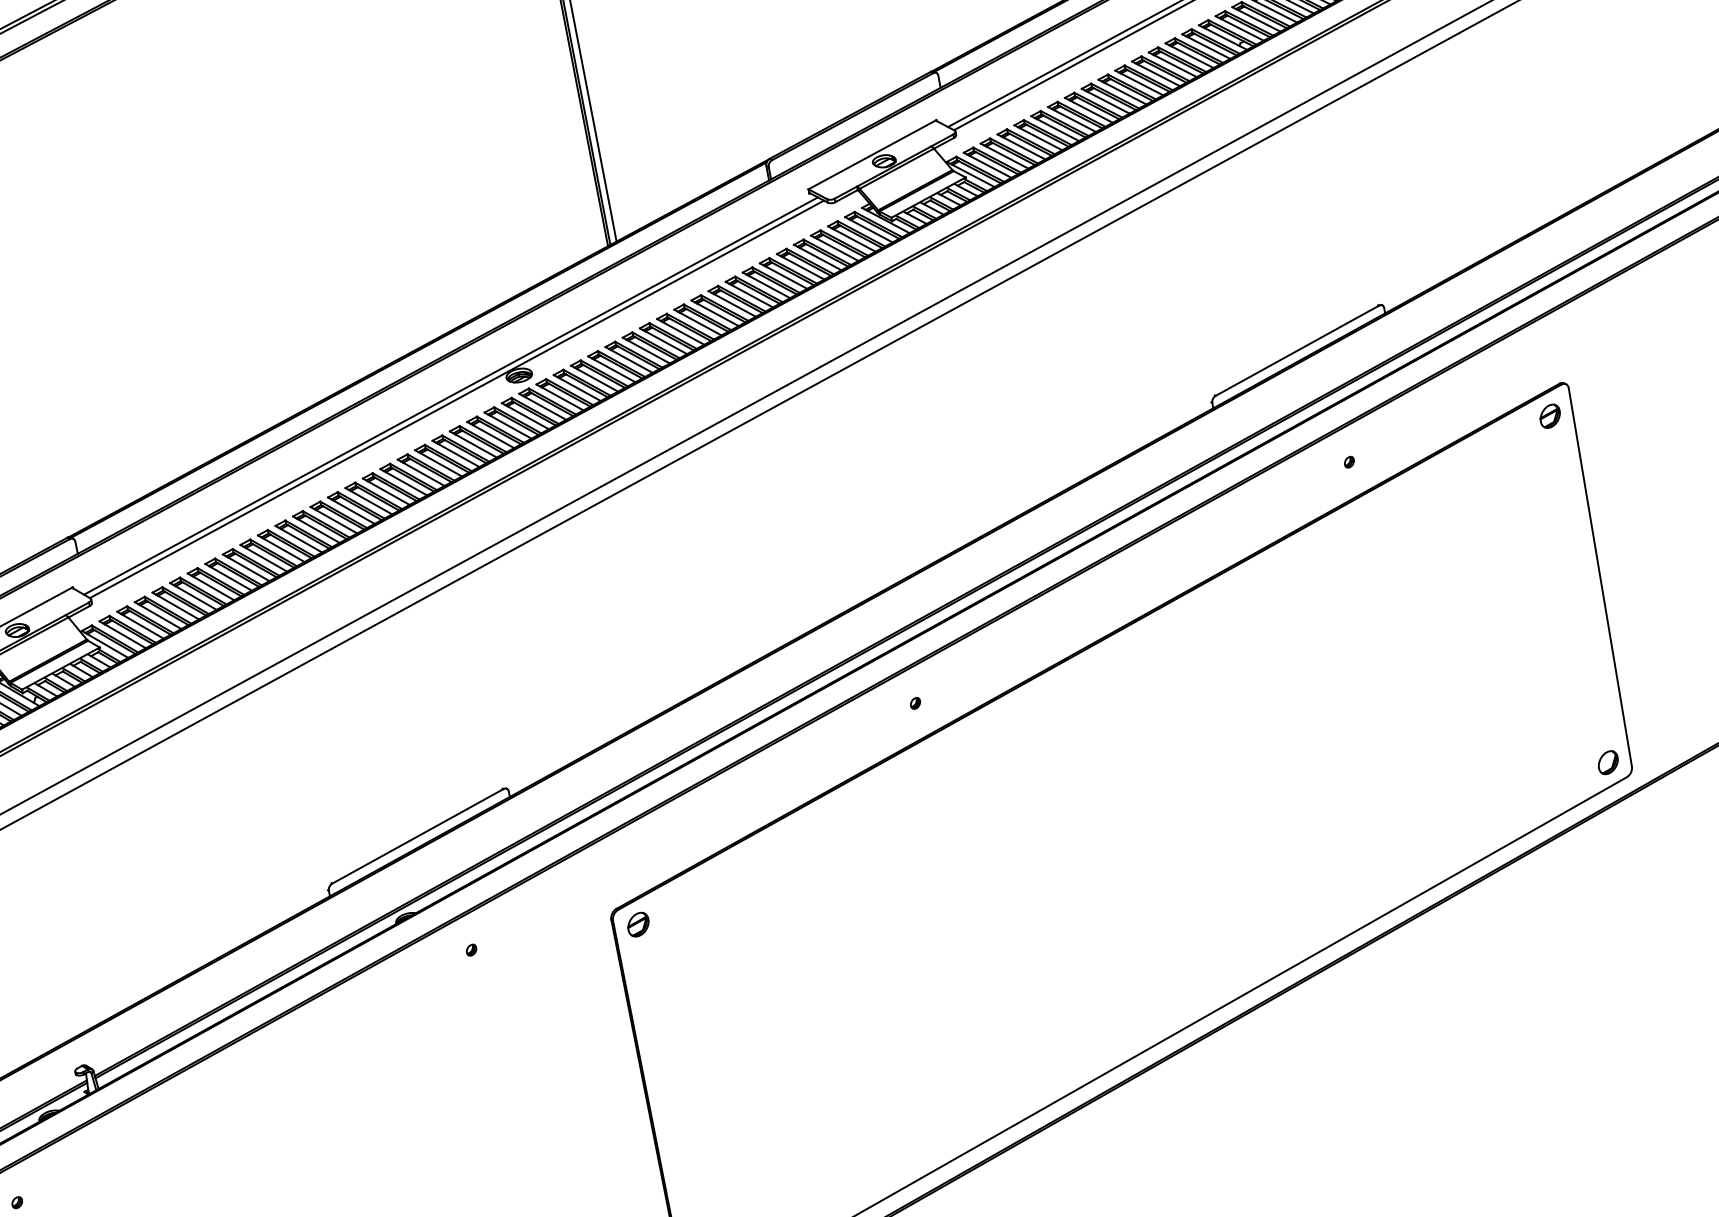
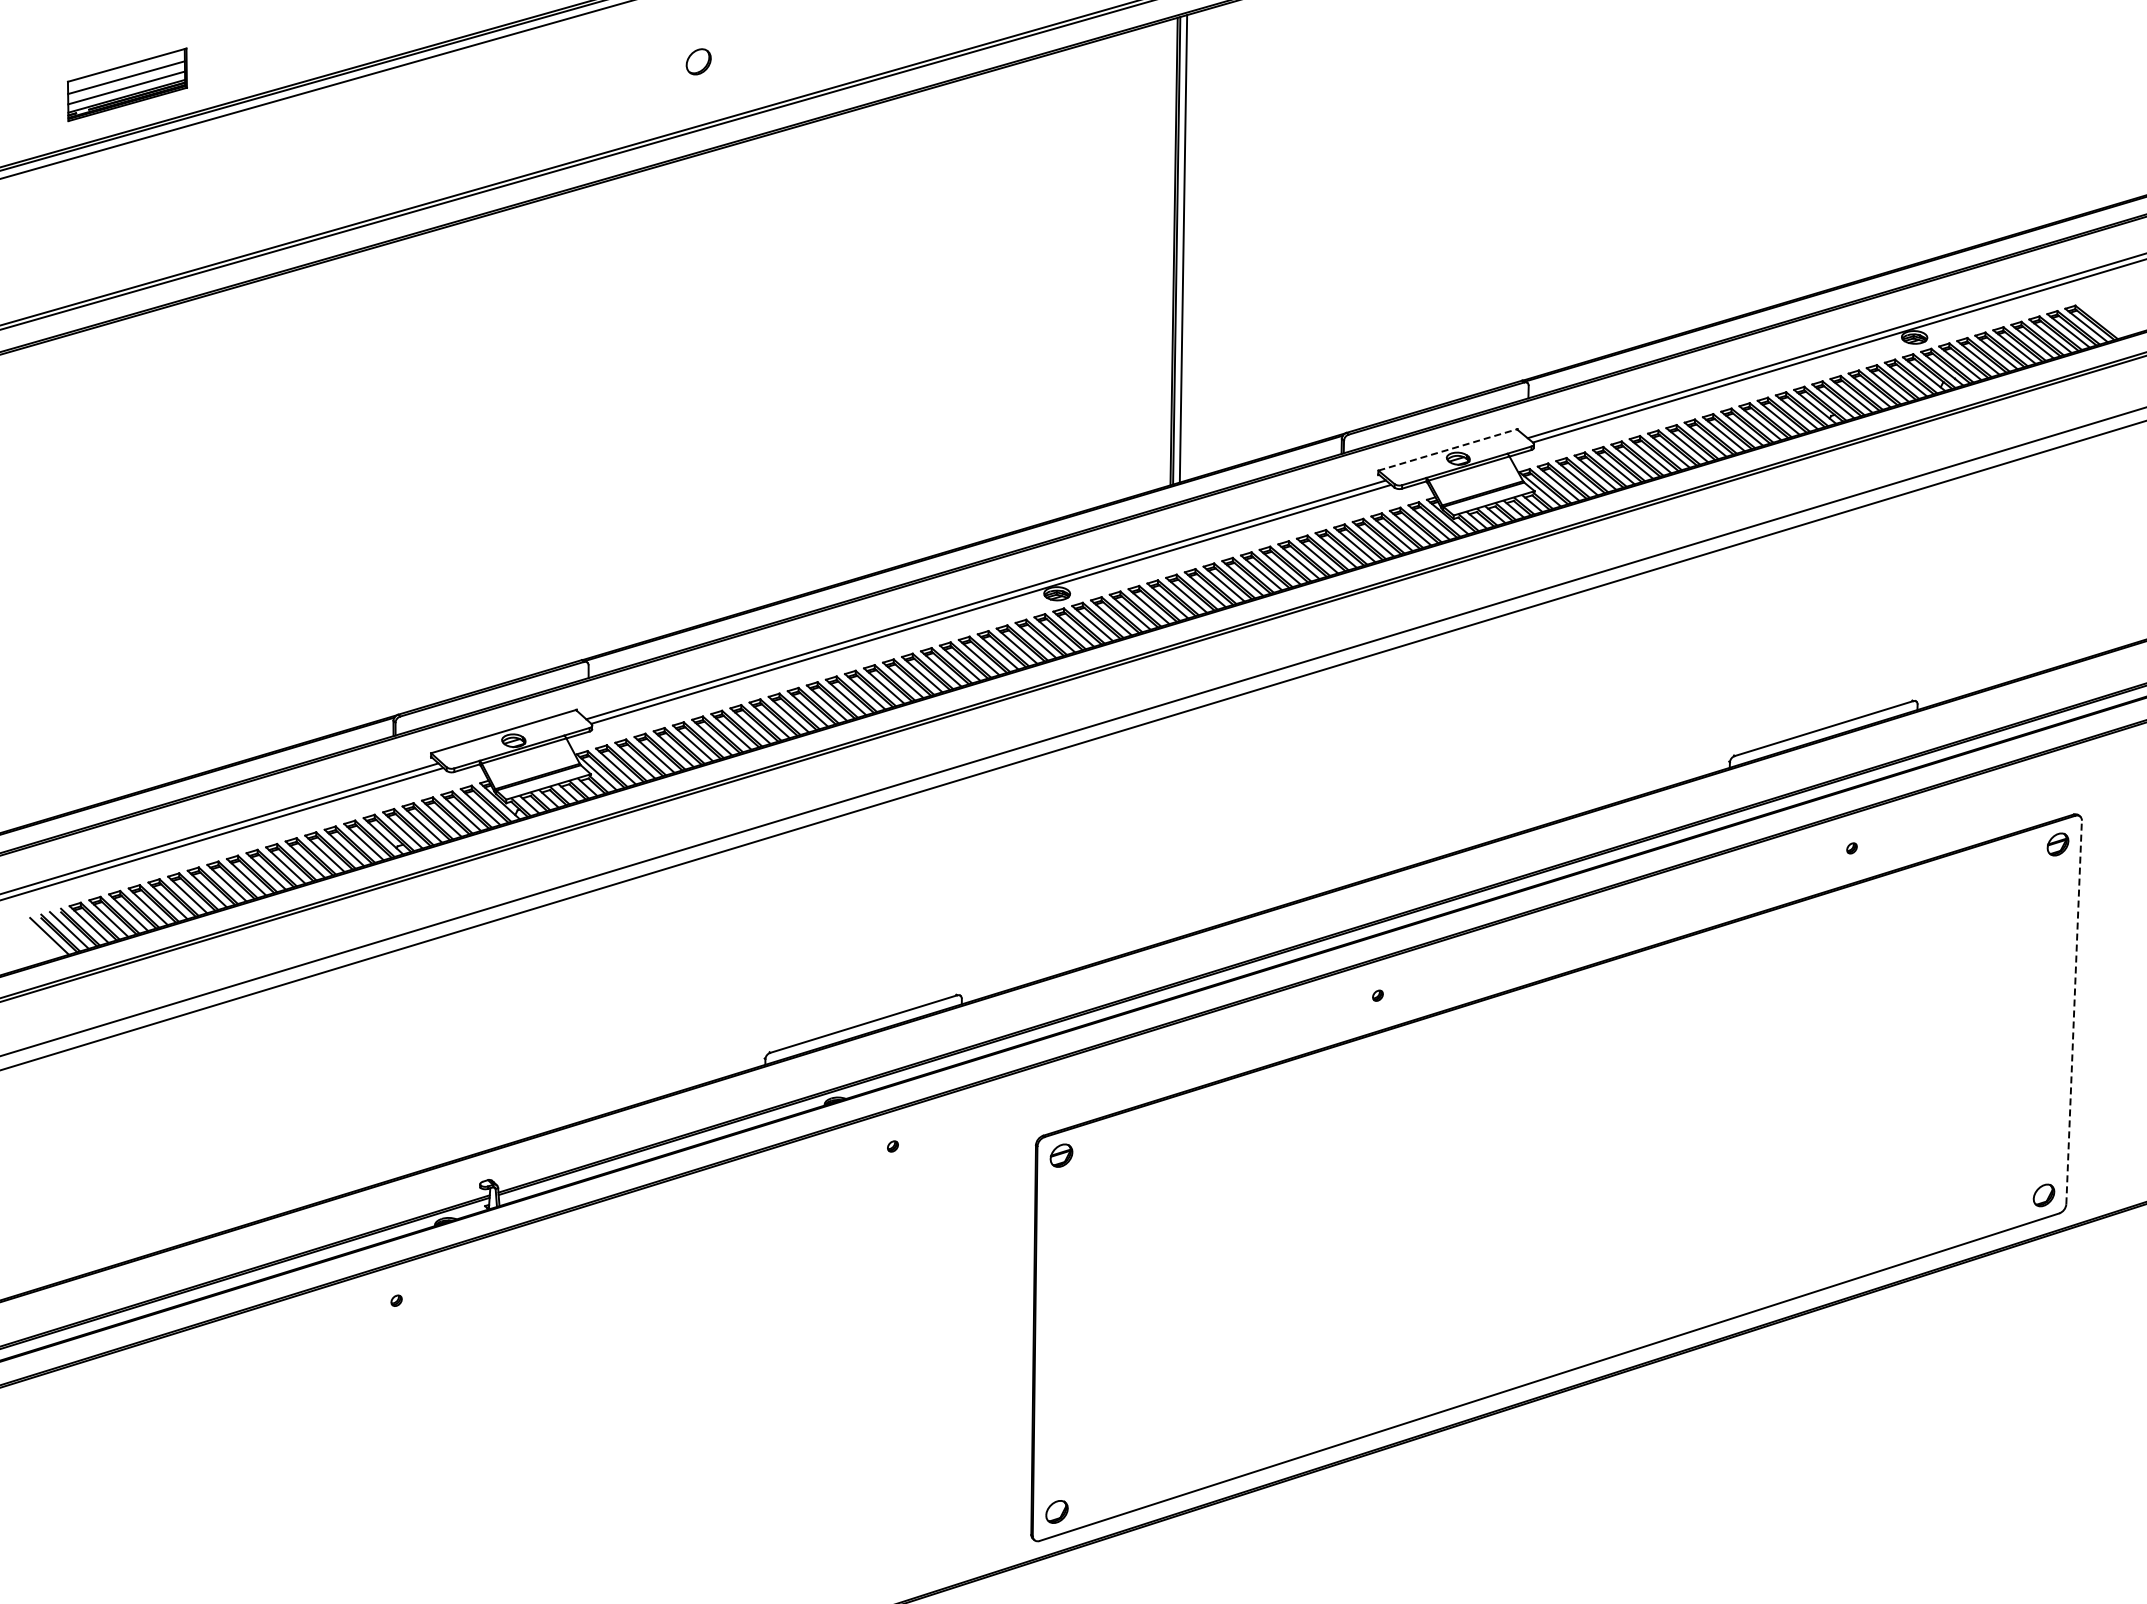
line: (872, 154) -> (1448, 449), solid -> dashed
line: (1600, 577) -> (2074, 1012), solid -> dashed

